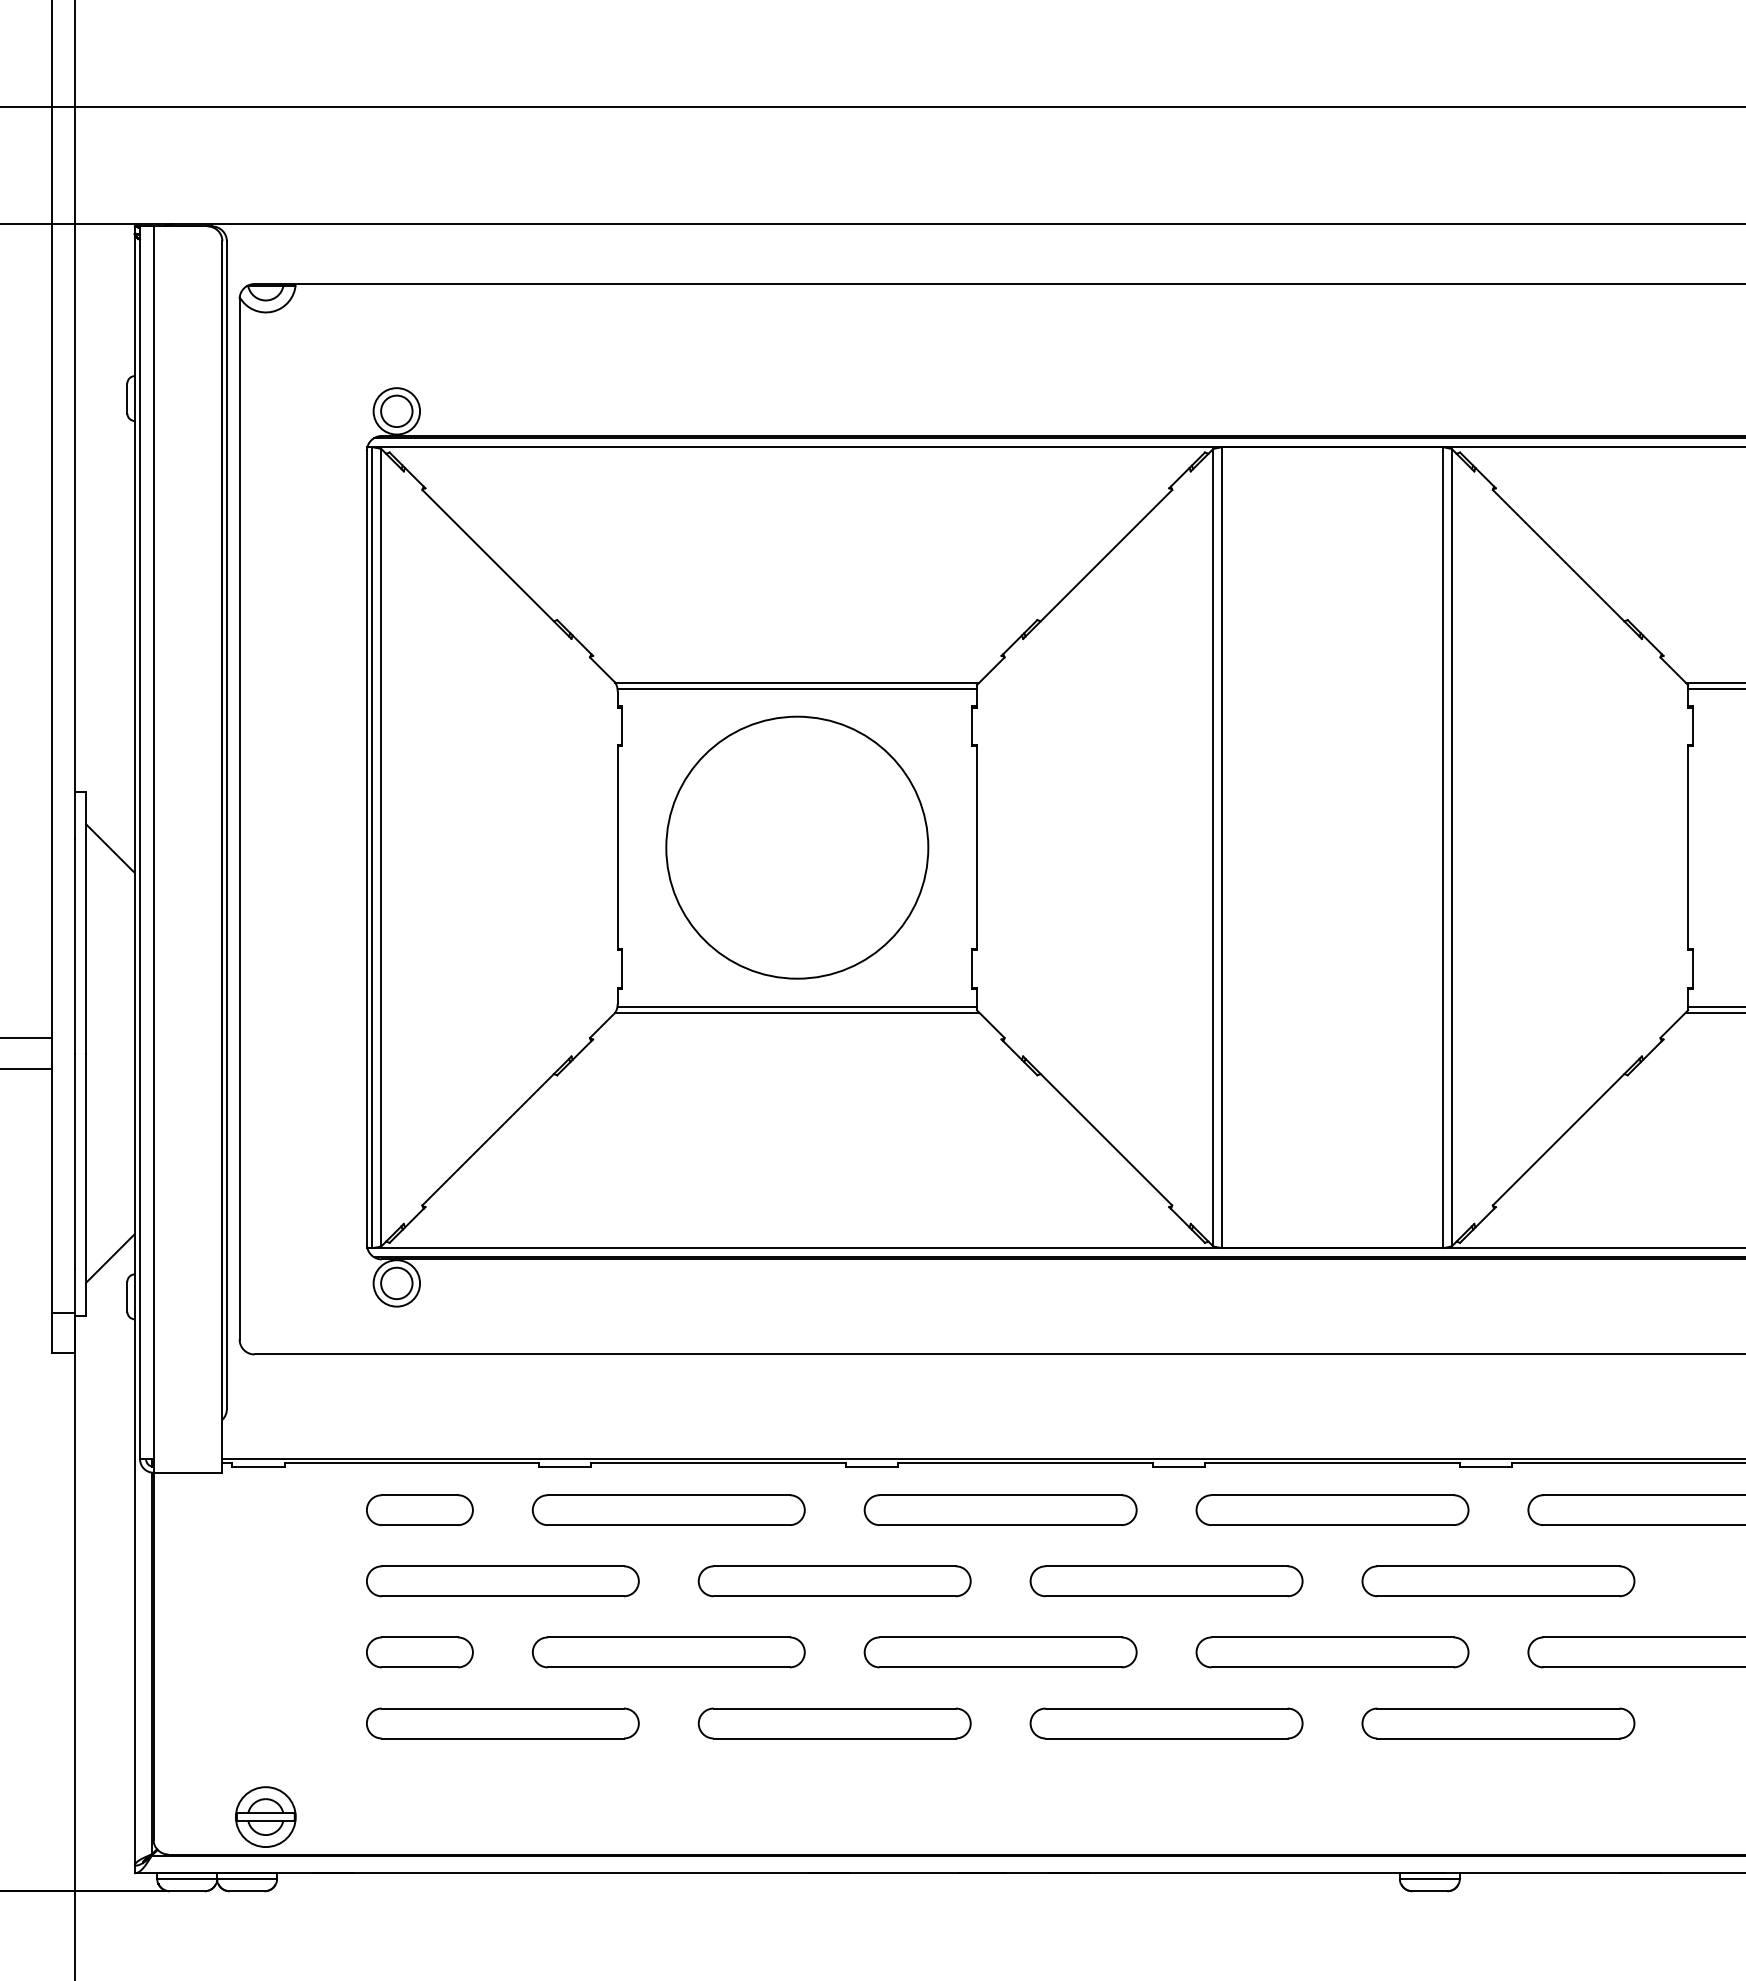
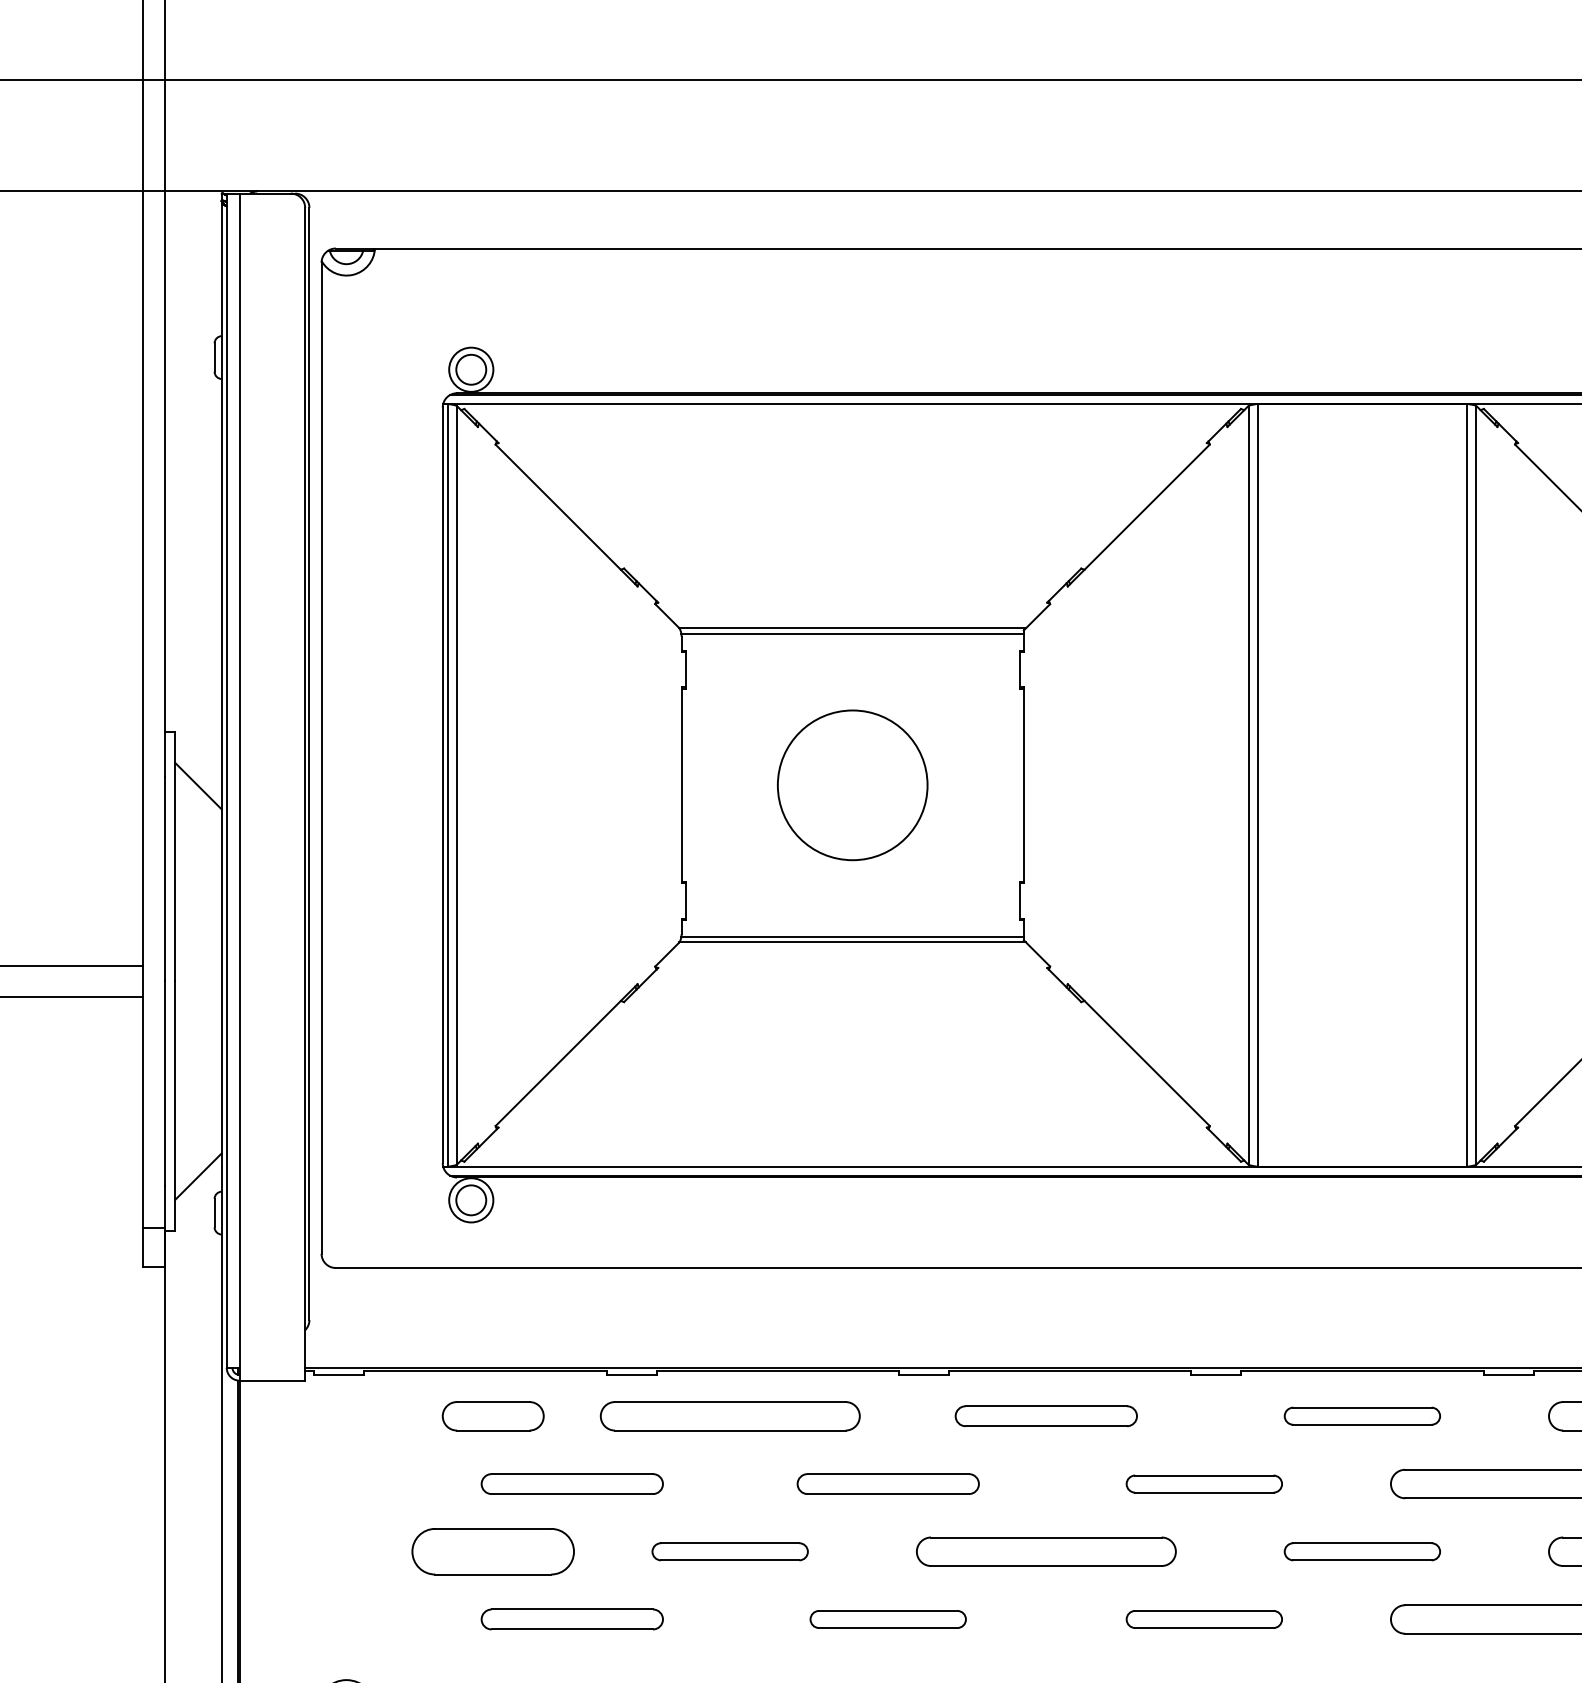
circle: (797, 847) -> (852, 785), size x0.6
part: (1000, 1509) -> (1046, 1415), size x0.7
part: (1332, 1509) -> (1362, 1415), size x0.6
part: (502, 1581) -> (571, 1484), size x0.7
part: (834, 1581) -> (888, 1484), size x0.7
part: (1166, 1581) -> (1204, 1484), size x0.6
part: (419, 1652) -> (492, 1551), size x1.6
part: (668, 1652) -> (730, 1551), size x0.6
part: (1332, 1652) -> (1362, 1551), size x0.6
part: (502, 1723) -> (571, 1619), size x0.7
part: (834, 1723) -> (888, 1619), size x0.6
part: (1166, 1723) -> (1204, 1619), size x0.6

